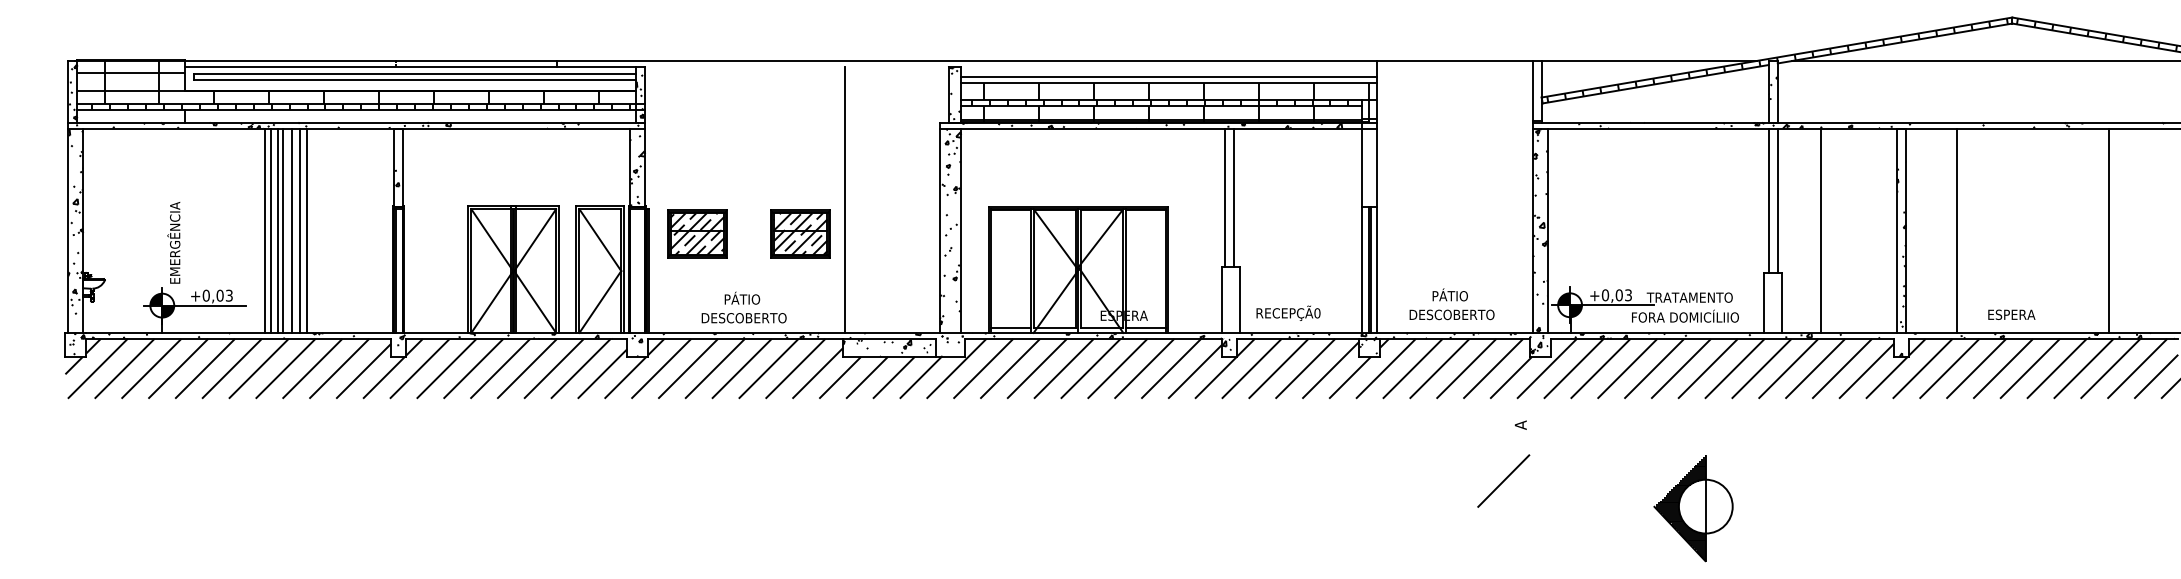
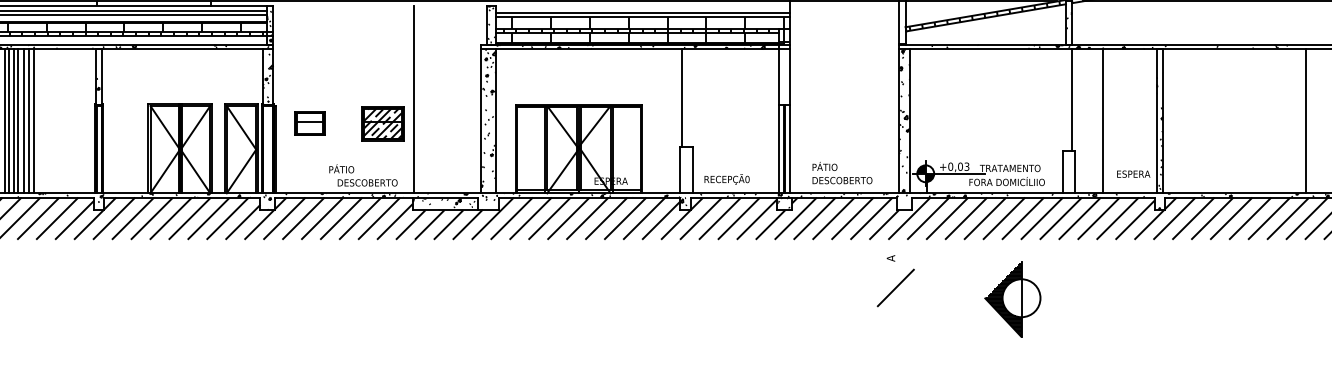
line: (1233, 197) -> (688, 97), removed
line: (1768, 200) -> (1065, 99), removed
line: (1957, 230) -> (1199, 121), removed
part: (697, 233) -> (310, 123), size x0.7
text: (1449, 294) -> (824, 166), moved
text: (2011, 314) -> (1133, 173), moved
text: (743, 318) -> (367, 183), moved
hatch: (1539, 345) -> (904, 202), removed
line: (1503, 480) -> (895, 287), moved
part: (1693, 508) -> (1012, 299), moved

